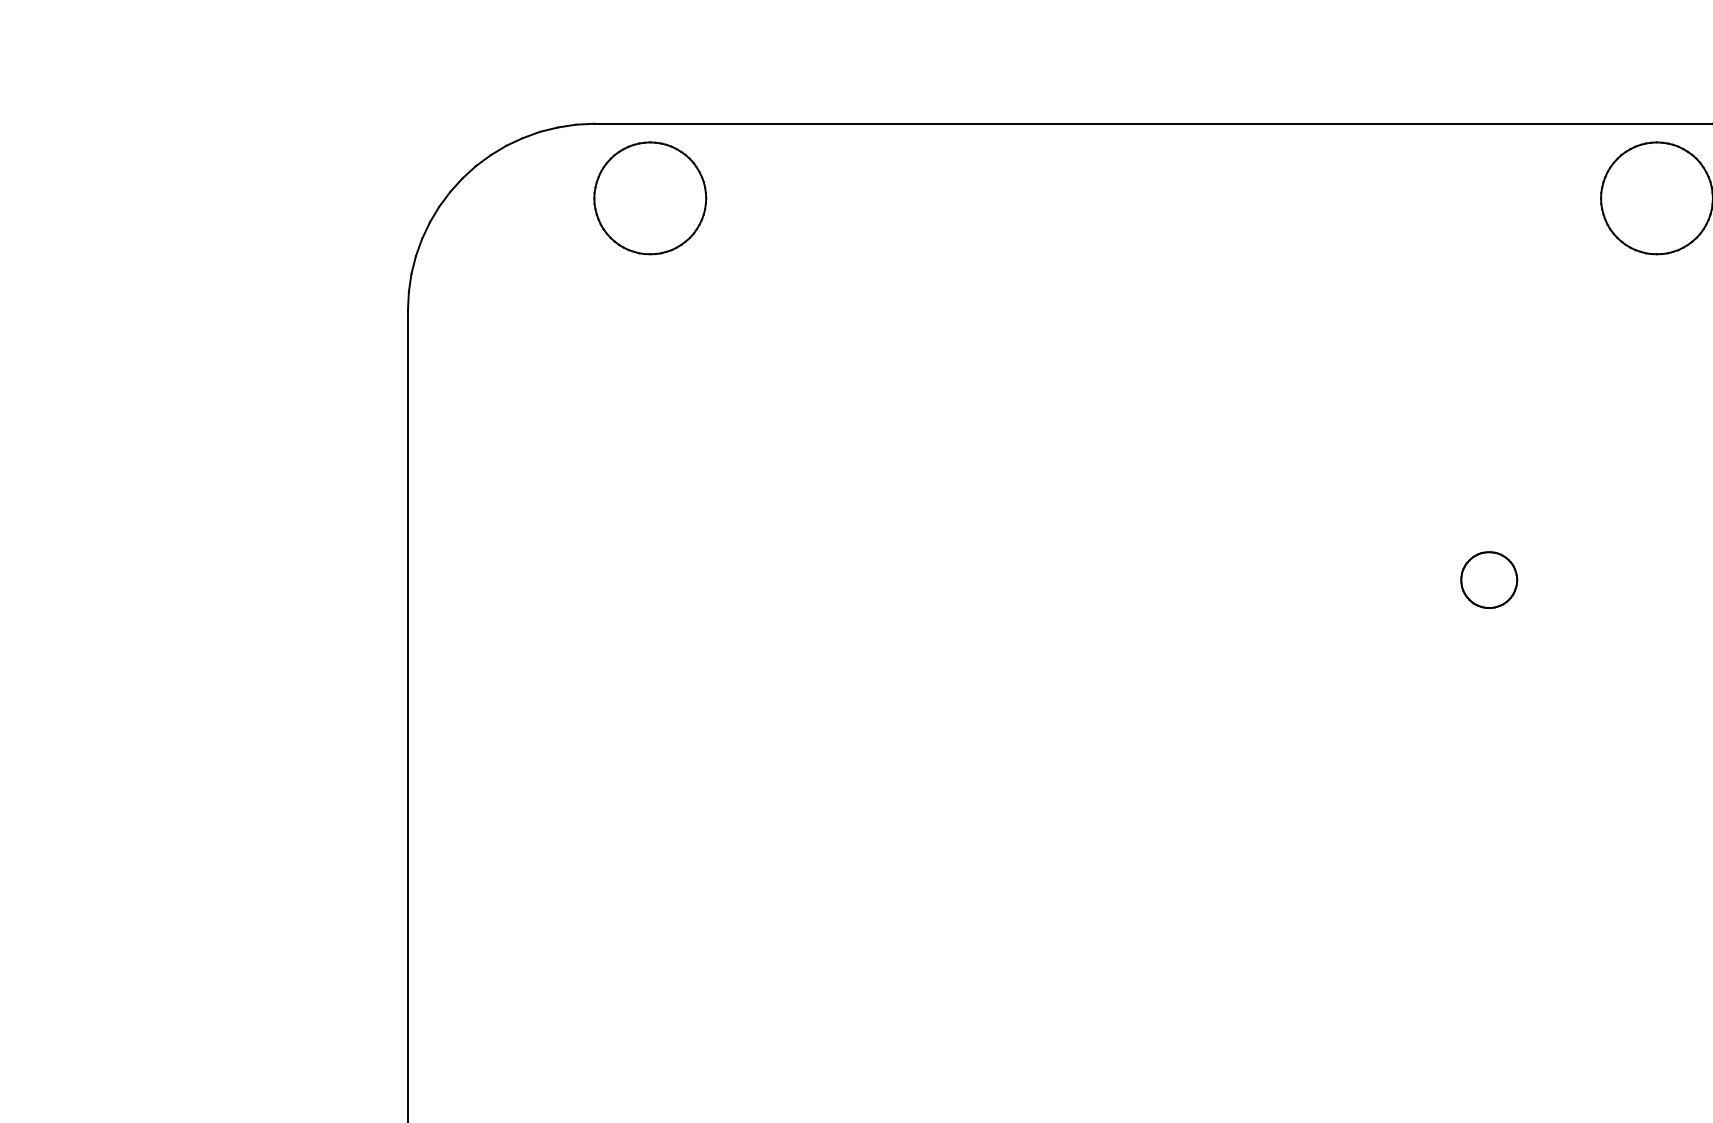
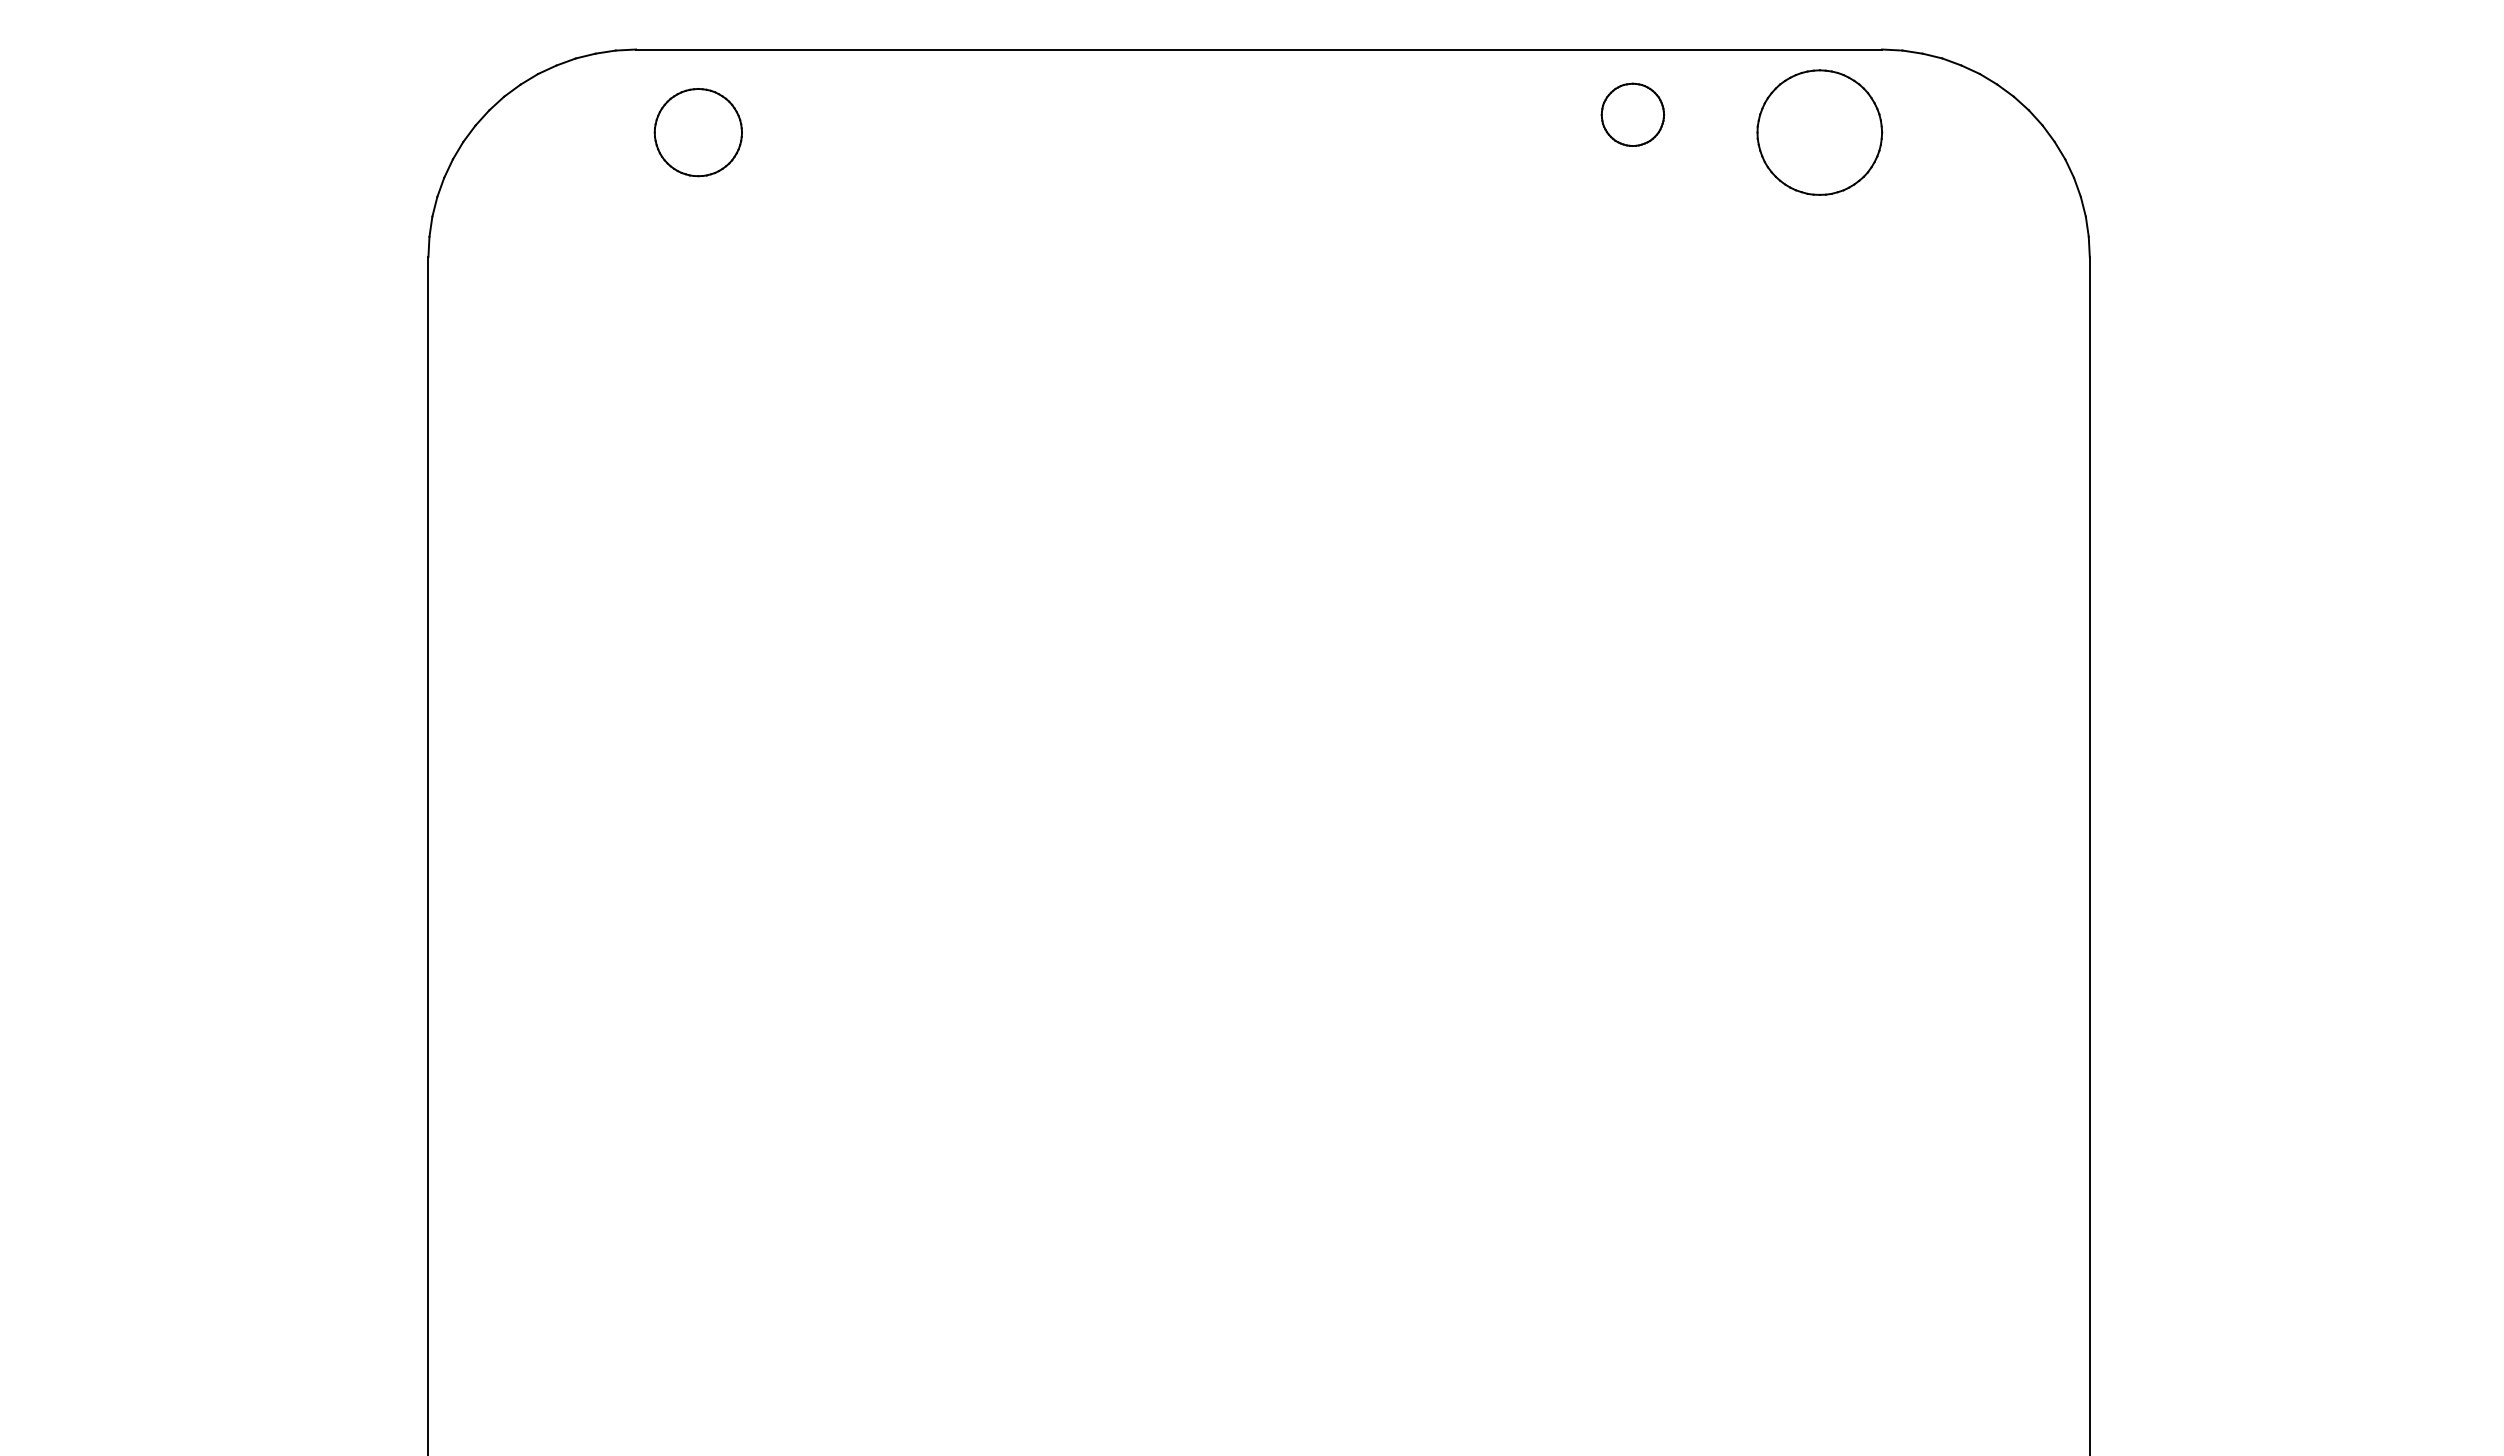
part: (650, 198) -> (698, 132), size x0.7
part: (1488, 579) -> (1632, 114), moved

